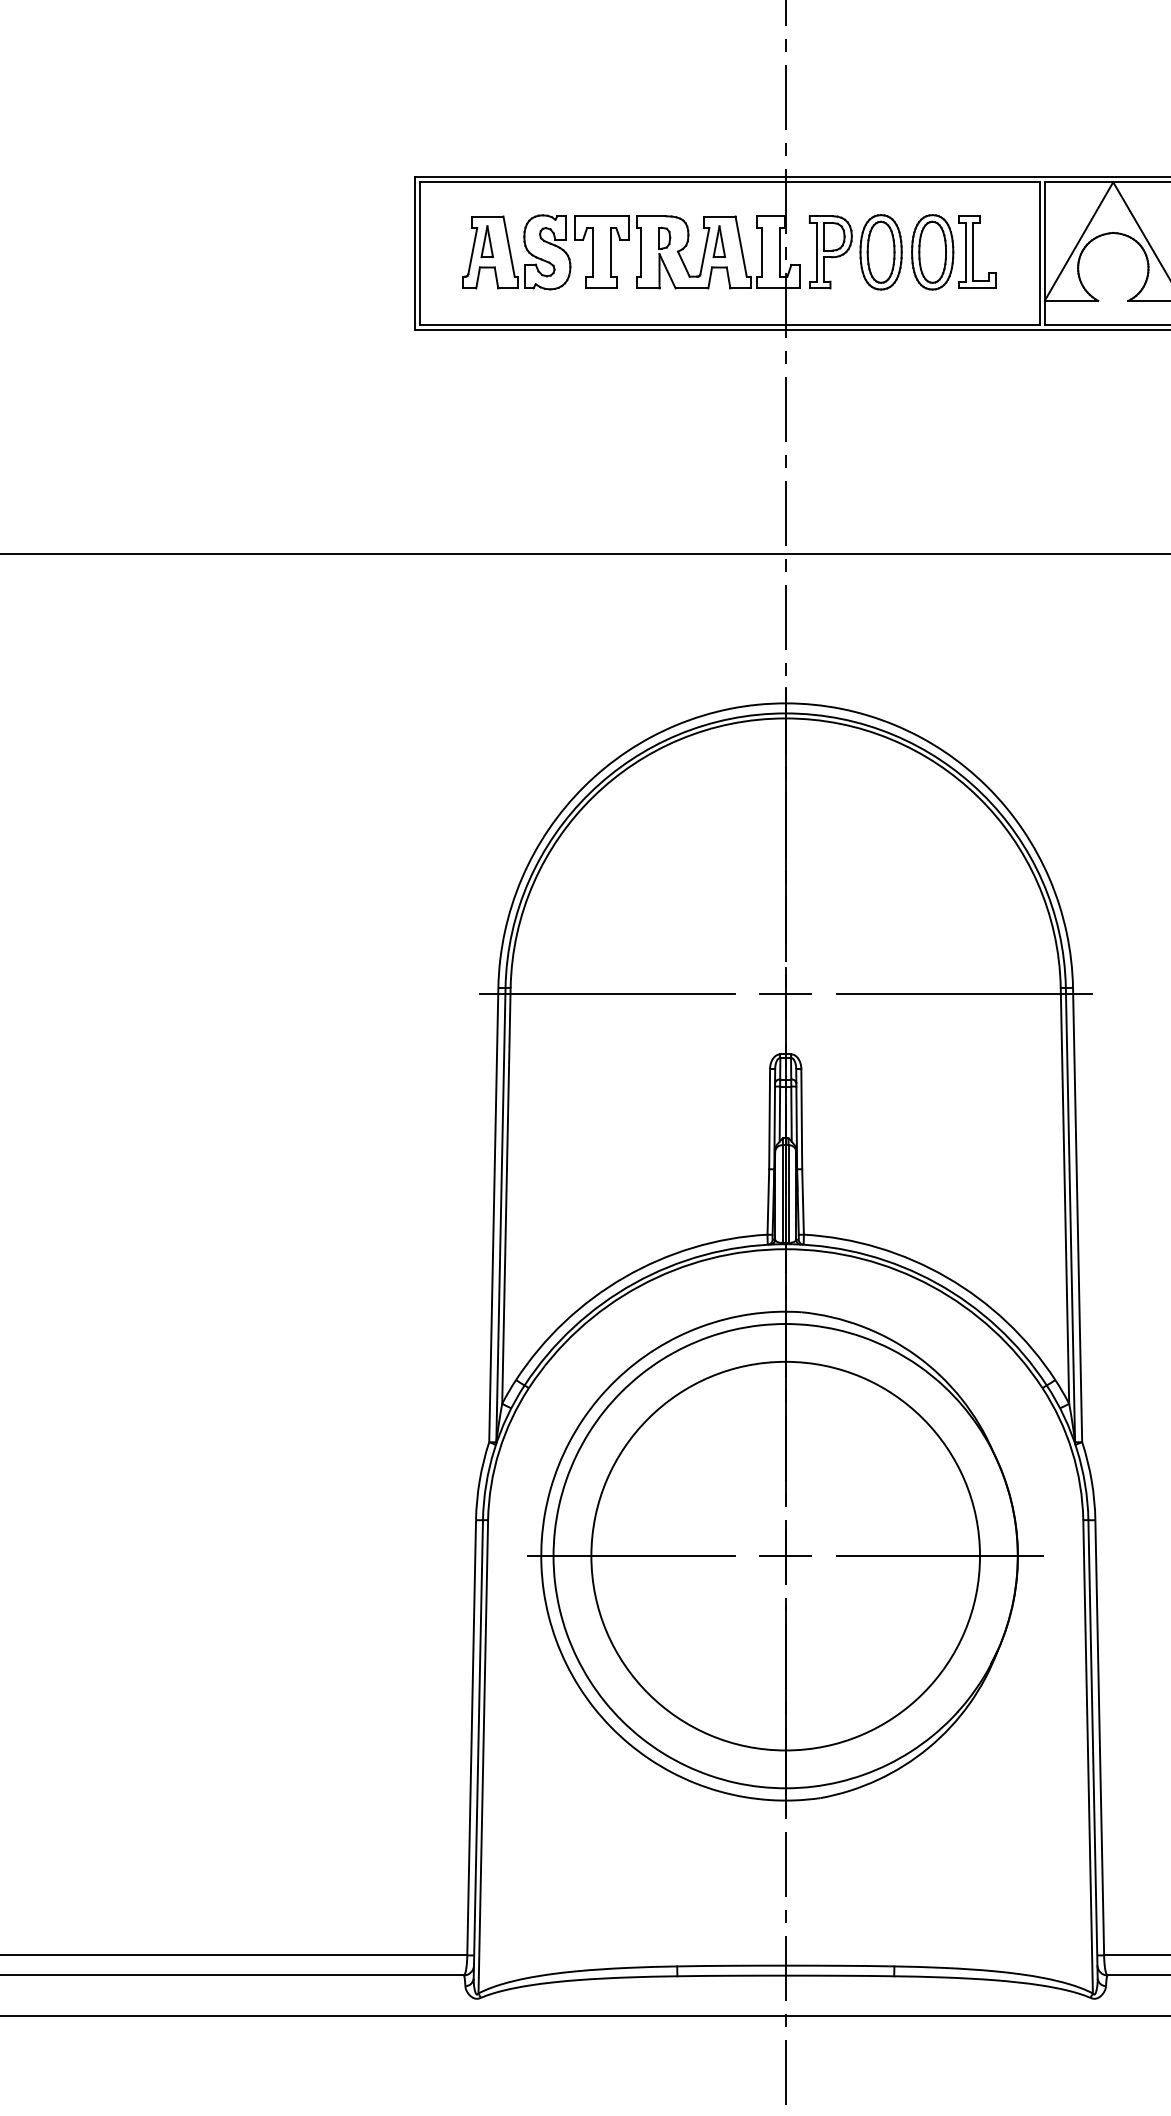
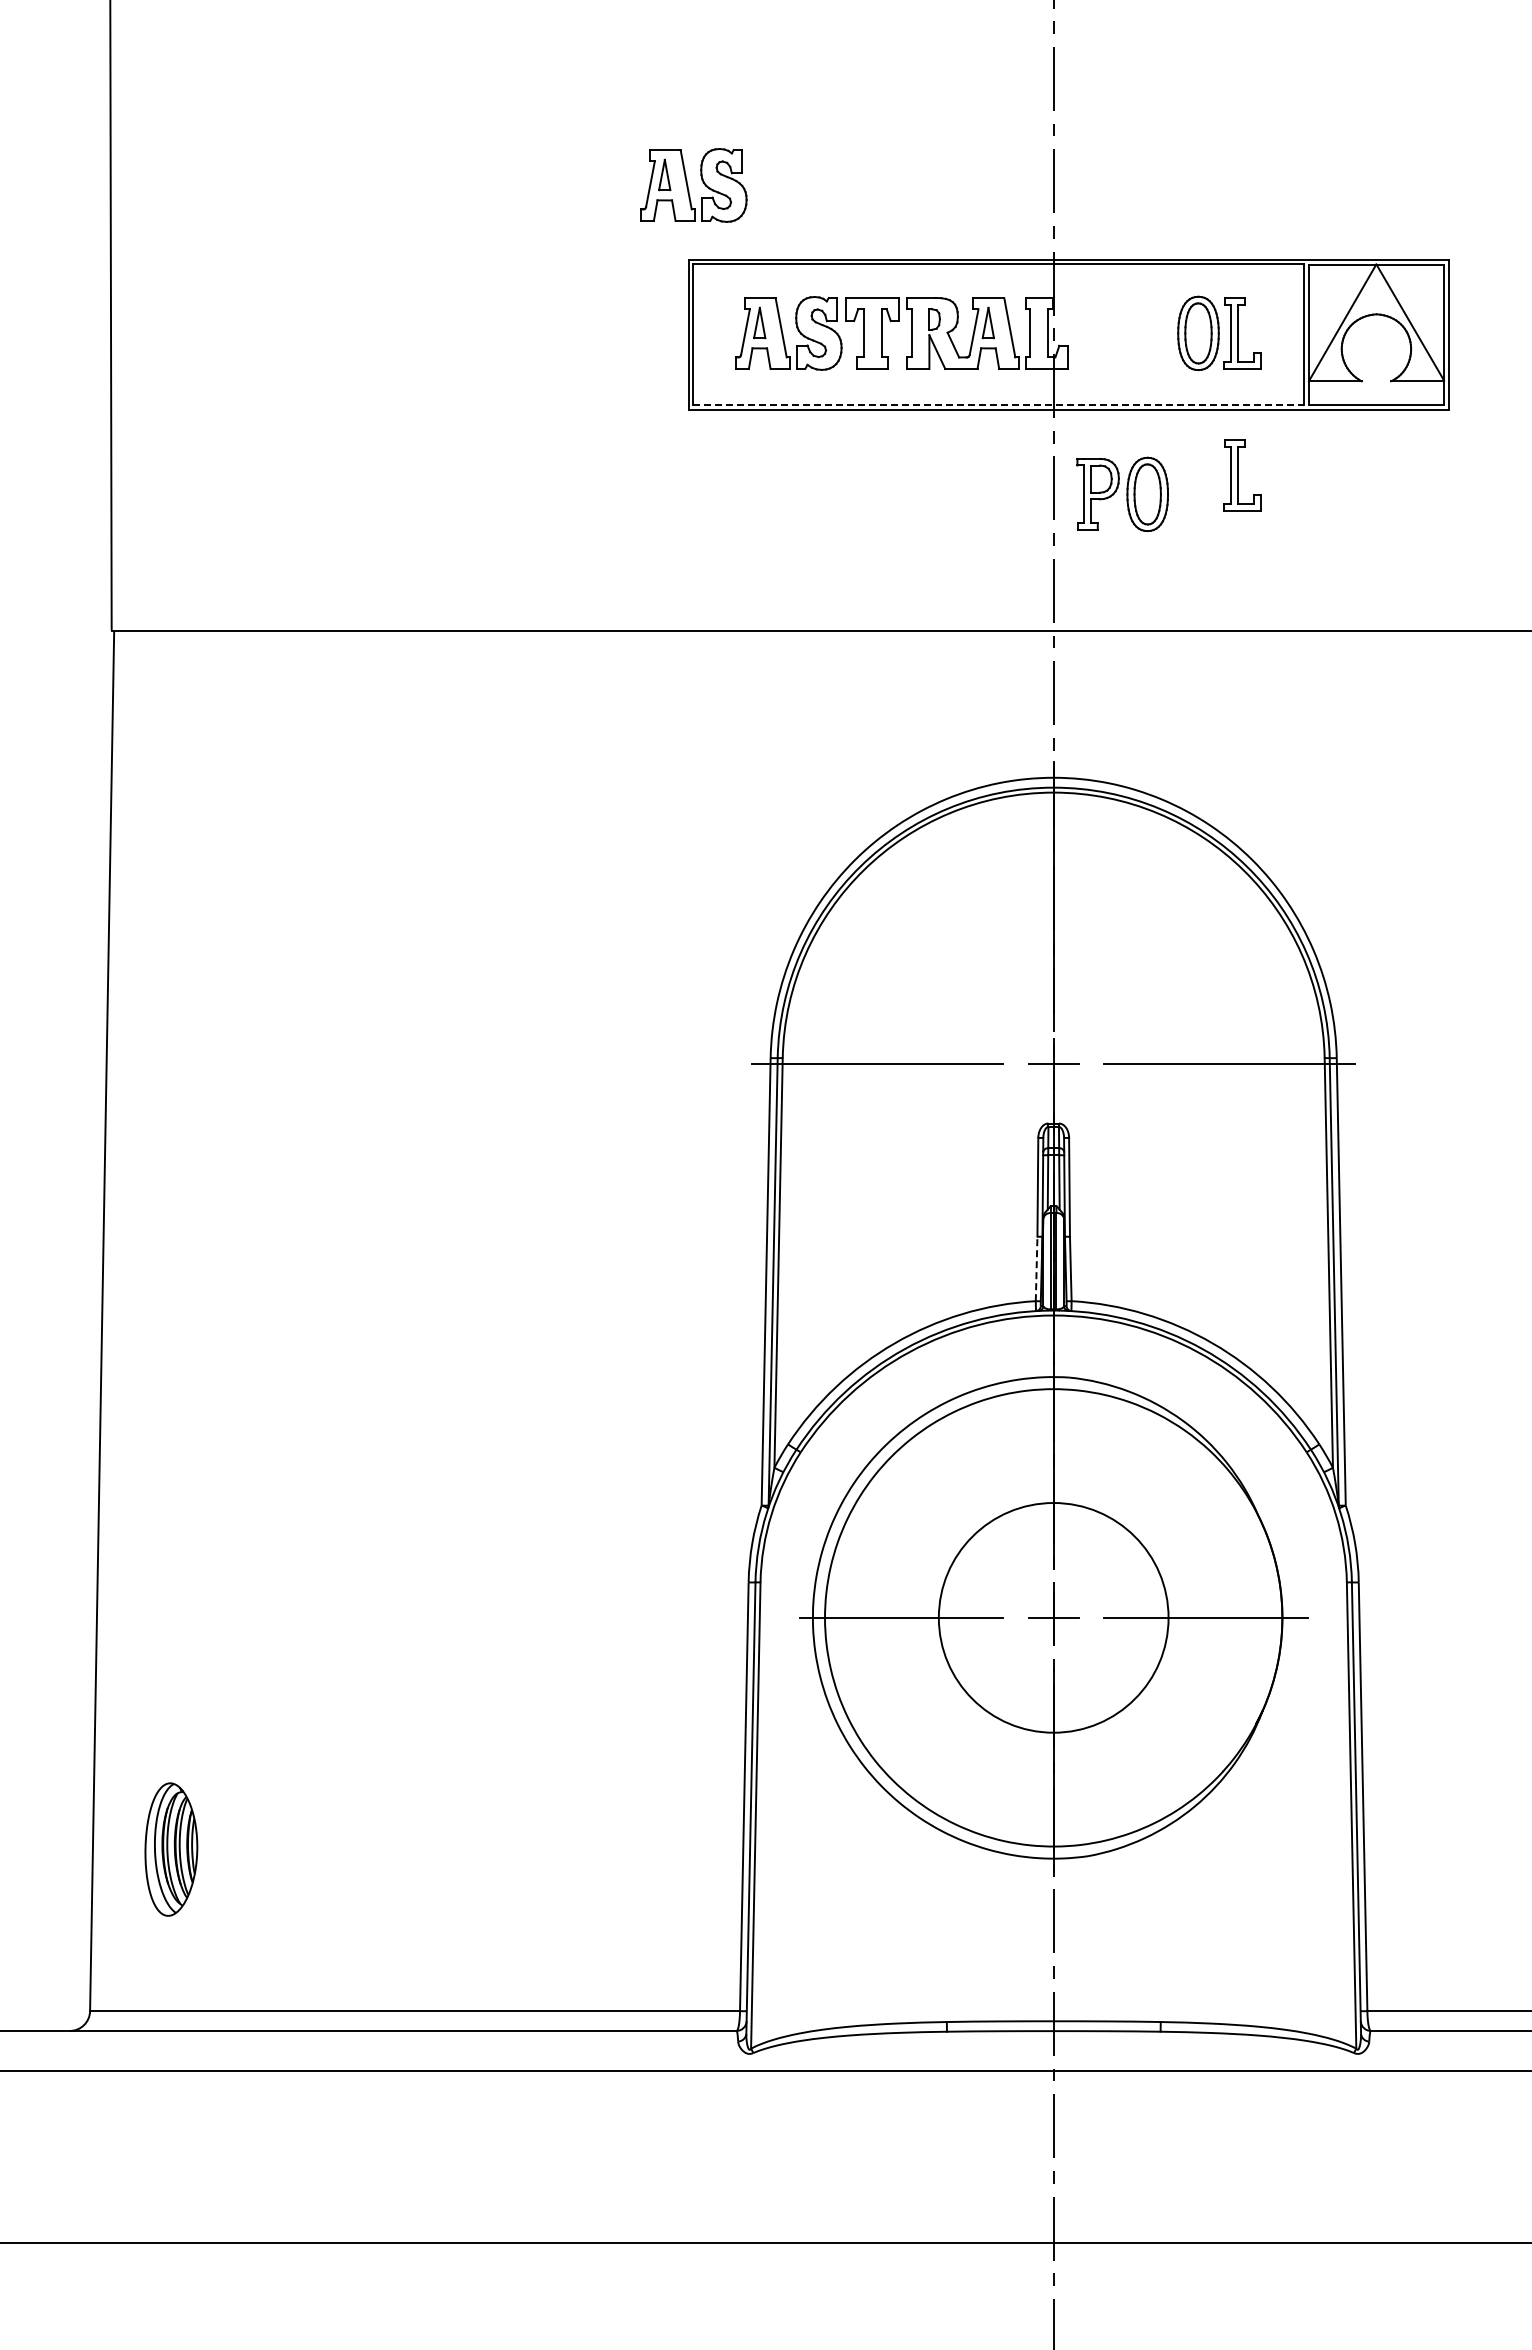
part: (420, 102) -> (693, 185), added
part: (855, 252) -> (1122, 494), moved
line: (730, 325) -> (999, 405), solid -> dashed
part: (977, 396) -> (1242, 475), added
line: (768, 1201) -> (1036, 1268), solid -> dashed
circle: (785, 1555) -> (1053, 1617), size x0.6

